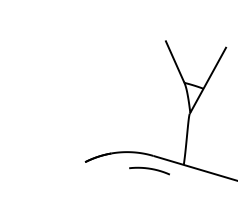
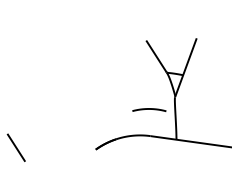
line: (150, 169) -> (149, 109), moved

